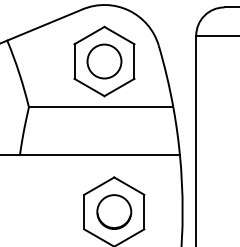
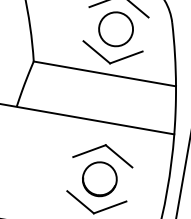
line: (74, 61) -> (86, 24), removed
line: (134, 61) -> (145, 34), removed
line: (84, 211) -> (70, 173), removed
line: (144, 211) -> (129, 183), removed

